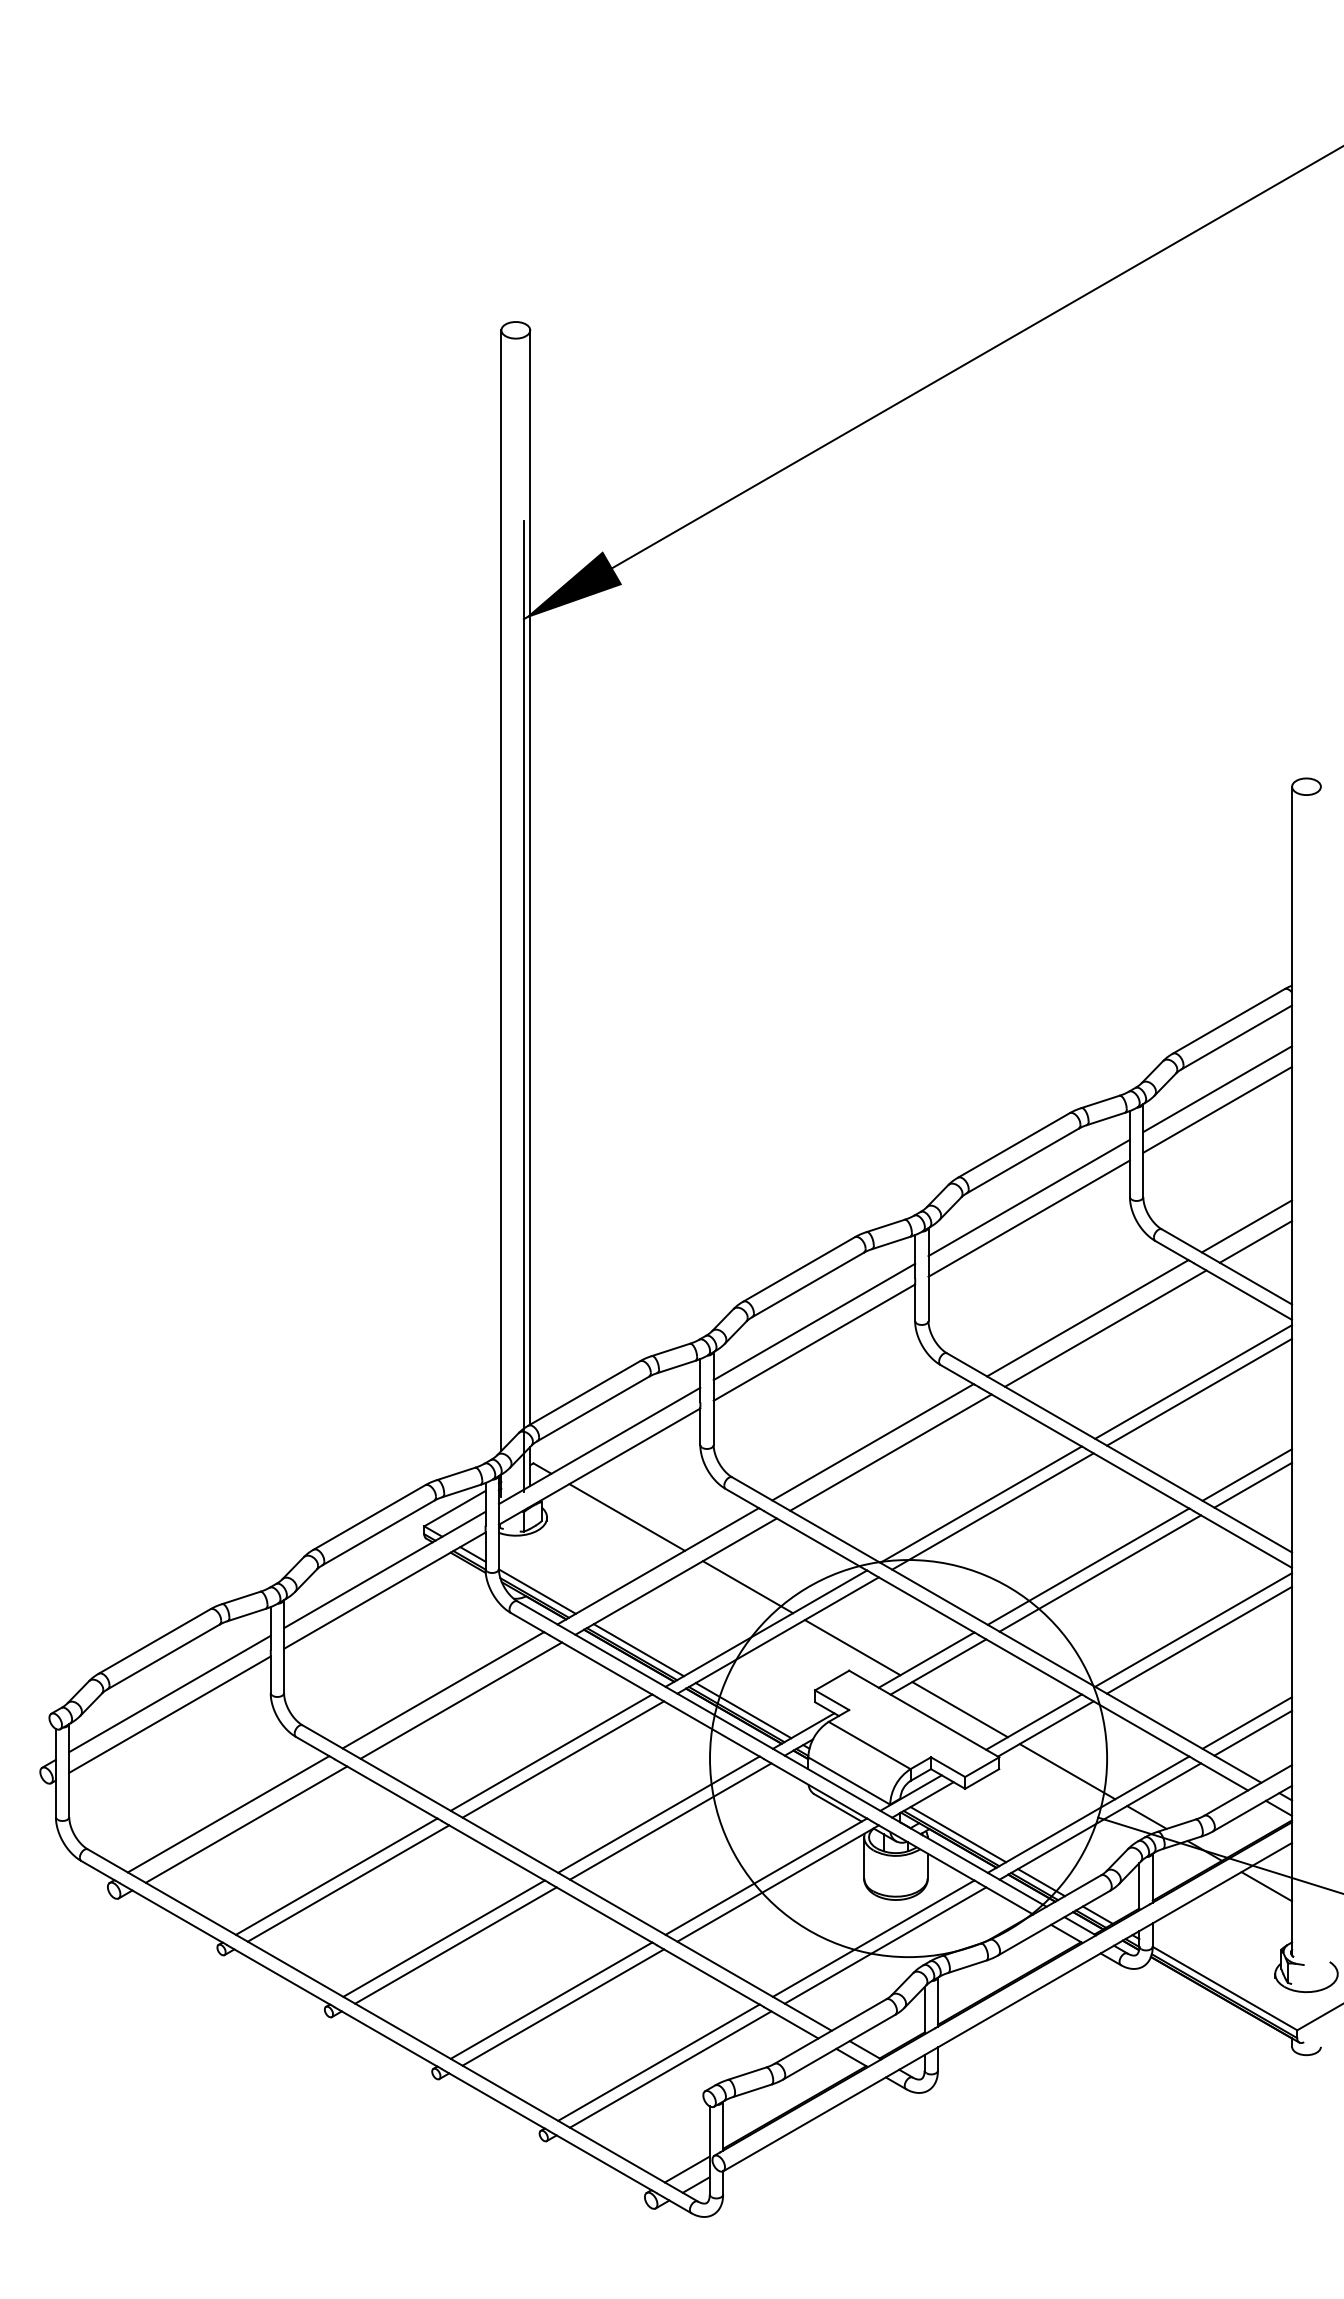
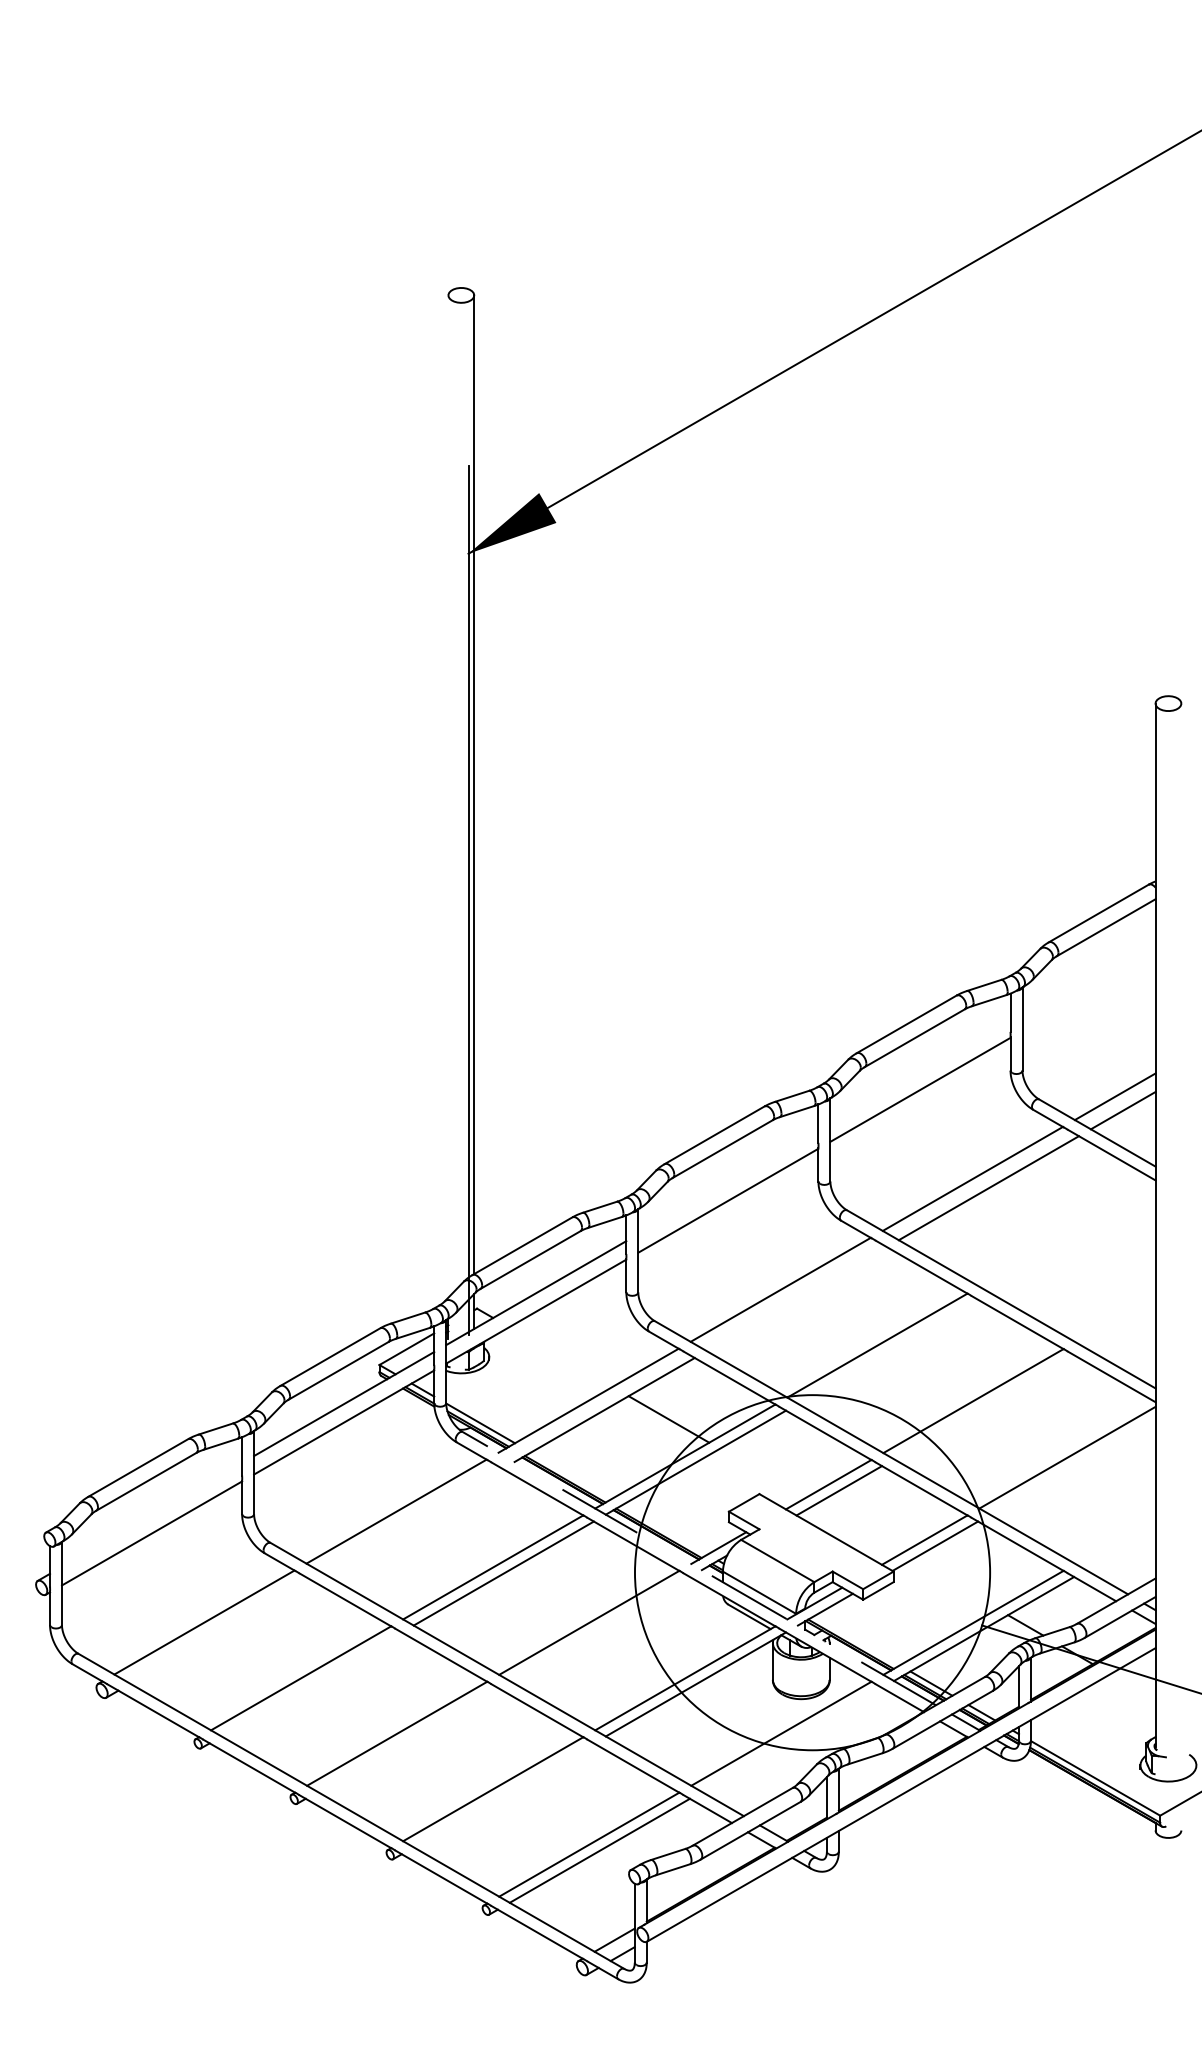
line: (501, 890) -> (448, 796), removed
line: (1217, 1089) -> (1088, 974), removed
line: (1217, 1109) -> (1088, 992), removed
line: (1028, 1197) -> (919, 1070), removed
line: (814, 1321) -> (728, 1181), removed
line: (1193, 1381) -> (1067, 1235), removed
line: (1199, 1391) -> (1072, 1244), removed
line: (890, 1452) -> (796, 1298), removed
line: (1247, 1474) -> (1115, 1318), removed
line: (1253, 1484) -> (1121, 1327), removed
line: (992, 1511) -> (887, 1351), removed
line: (626, 1517) -> (560, 1357), removed
line: (1100, 1573) -> (984, 1407), removed
line: (1199, 1639) -> (1072, 1466), removed
line: (852, 1647) -> (762, 1473), removed
line: (638, 1650) -> (571, 1476), removed
line: (169, 1693) -> (151, 1514), removed
line: (461, 1700) -> (412, 1520), removed
line: (959, 1709) -> (858, 1528), removed
line: (743, 1710) -> (664, 1529), removed
line: (1247, 1722) -> (1115, 1540), removed
line: (1253, 1732) -> (1121, 1549), removed
line: (781, 1753) -> (698, 1568), solid -> dashed
line: (1067, 1771) -> (954, 1584), removed
line: (670, 1821) -> (599, 1628), removed
line: (246, 1824) -> (220, 1631), removed
line: (958, 1834) -> (857, 1640), removed
line: (348, 1883) -> (311, 1684), removed
line: (1266, 1886) -> (1132, 1687), removed
line: (455, 1945) -> (407, 1739), removed
line: (885, 1945) -> (791, 1739), removed
line: (563, 2007) -> (503, 1795), removed

